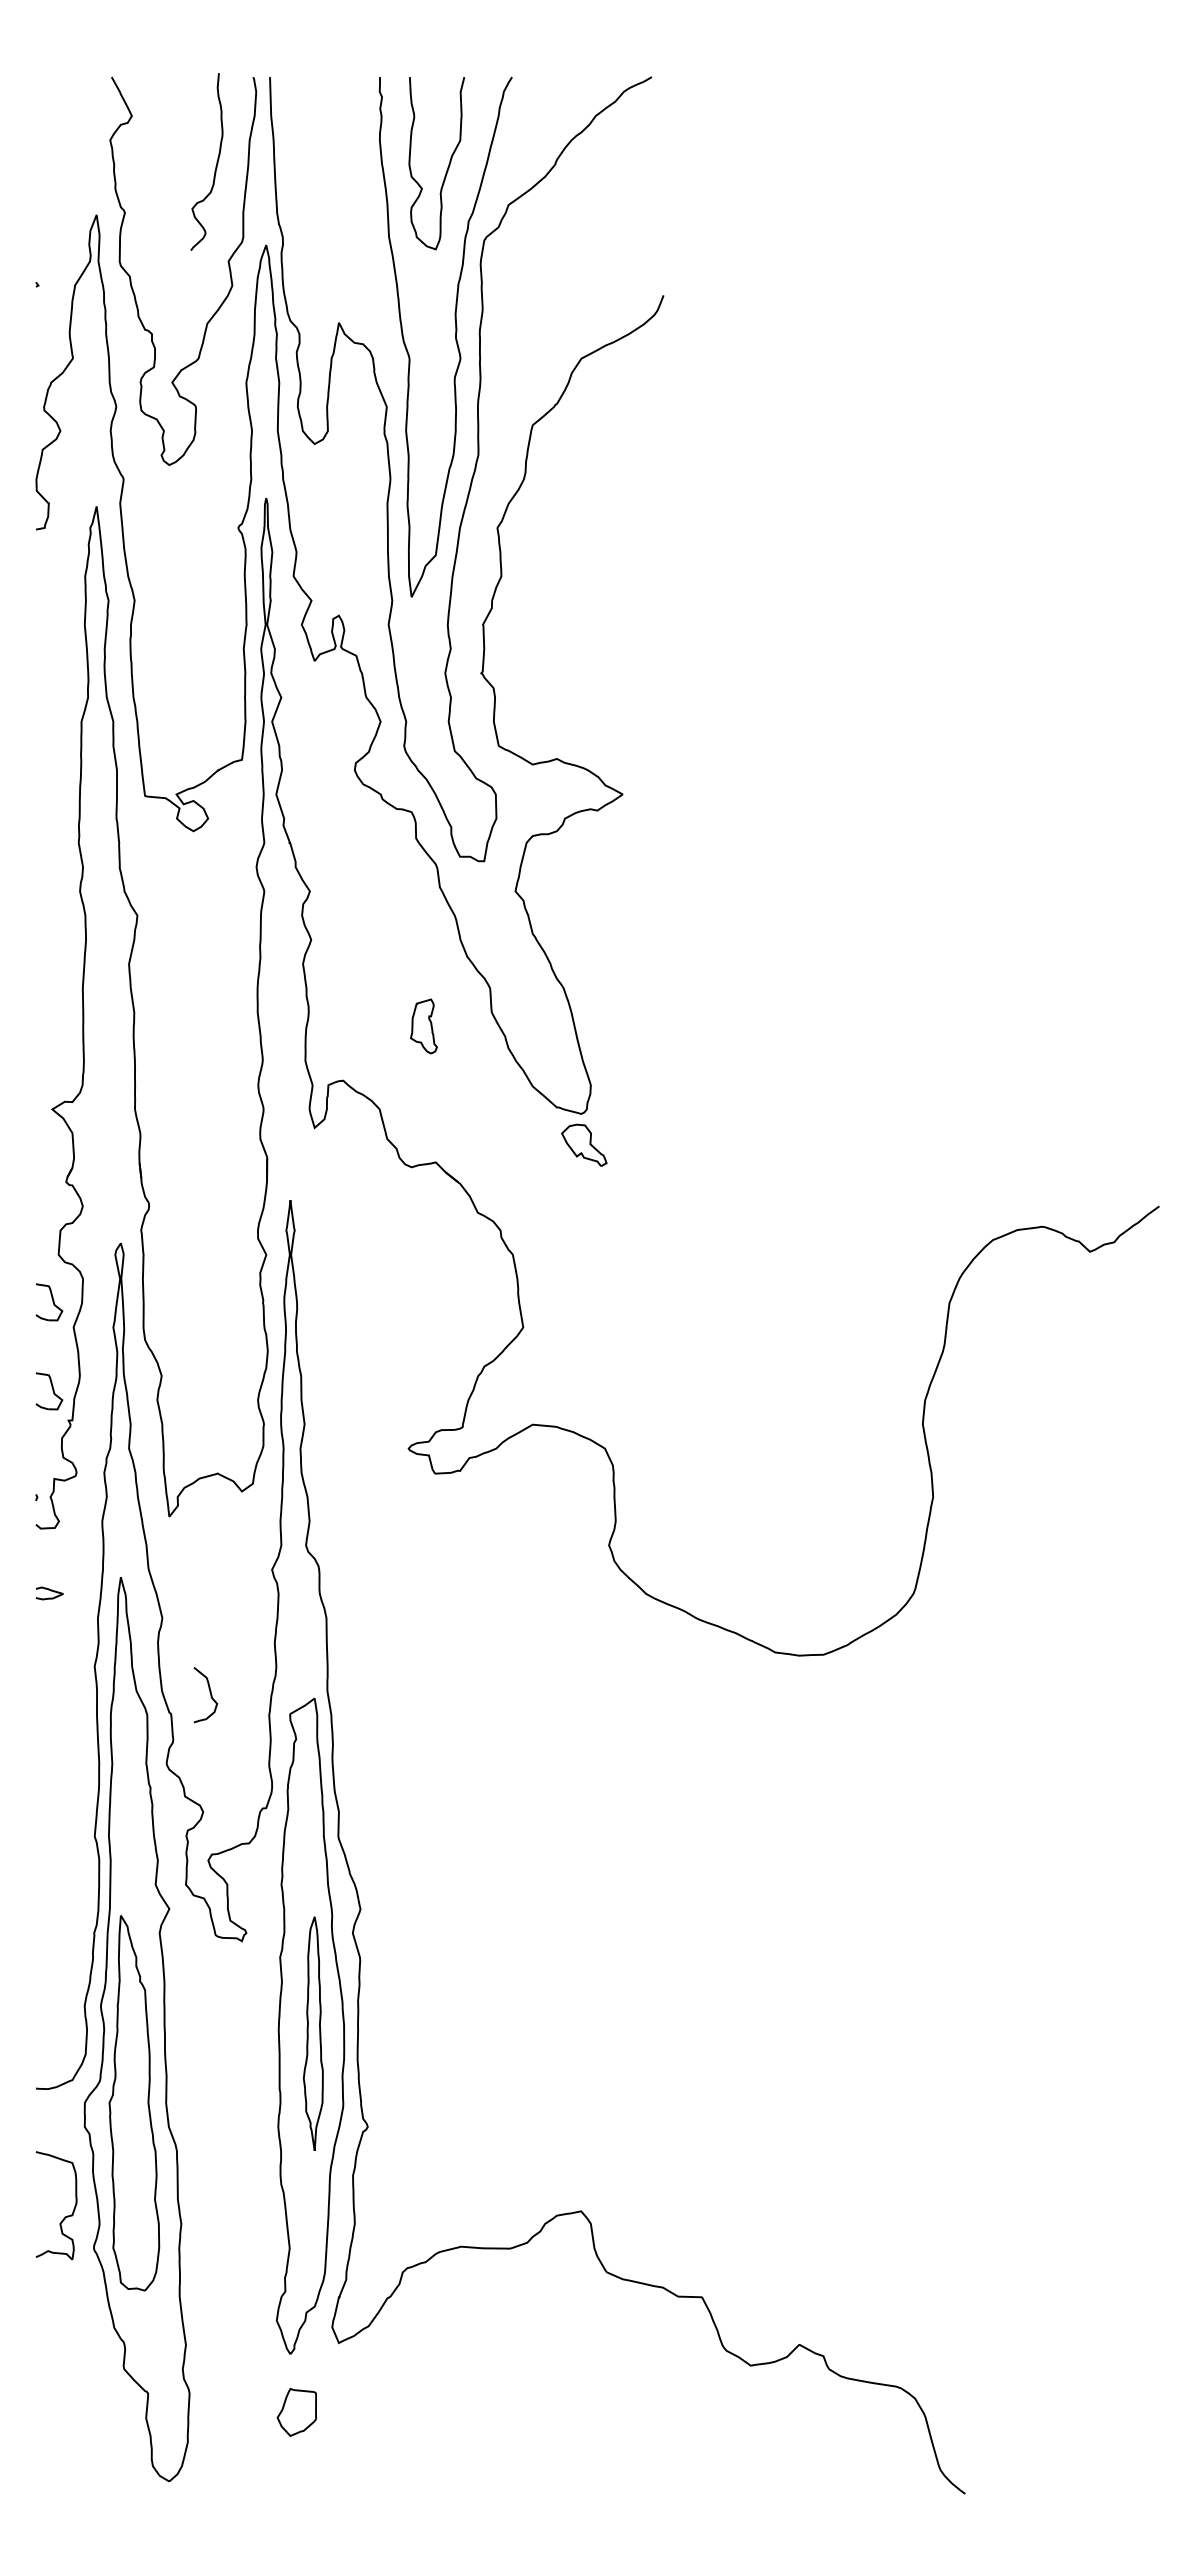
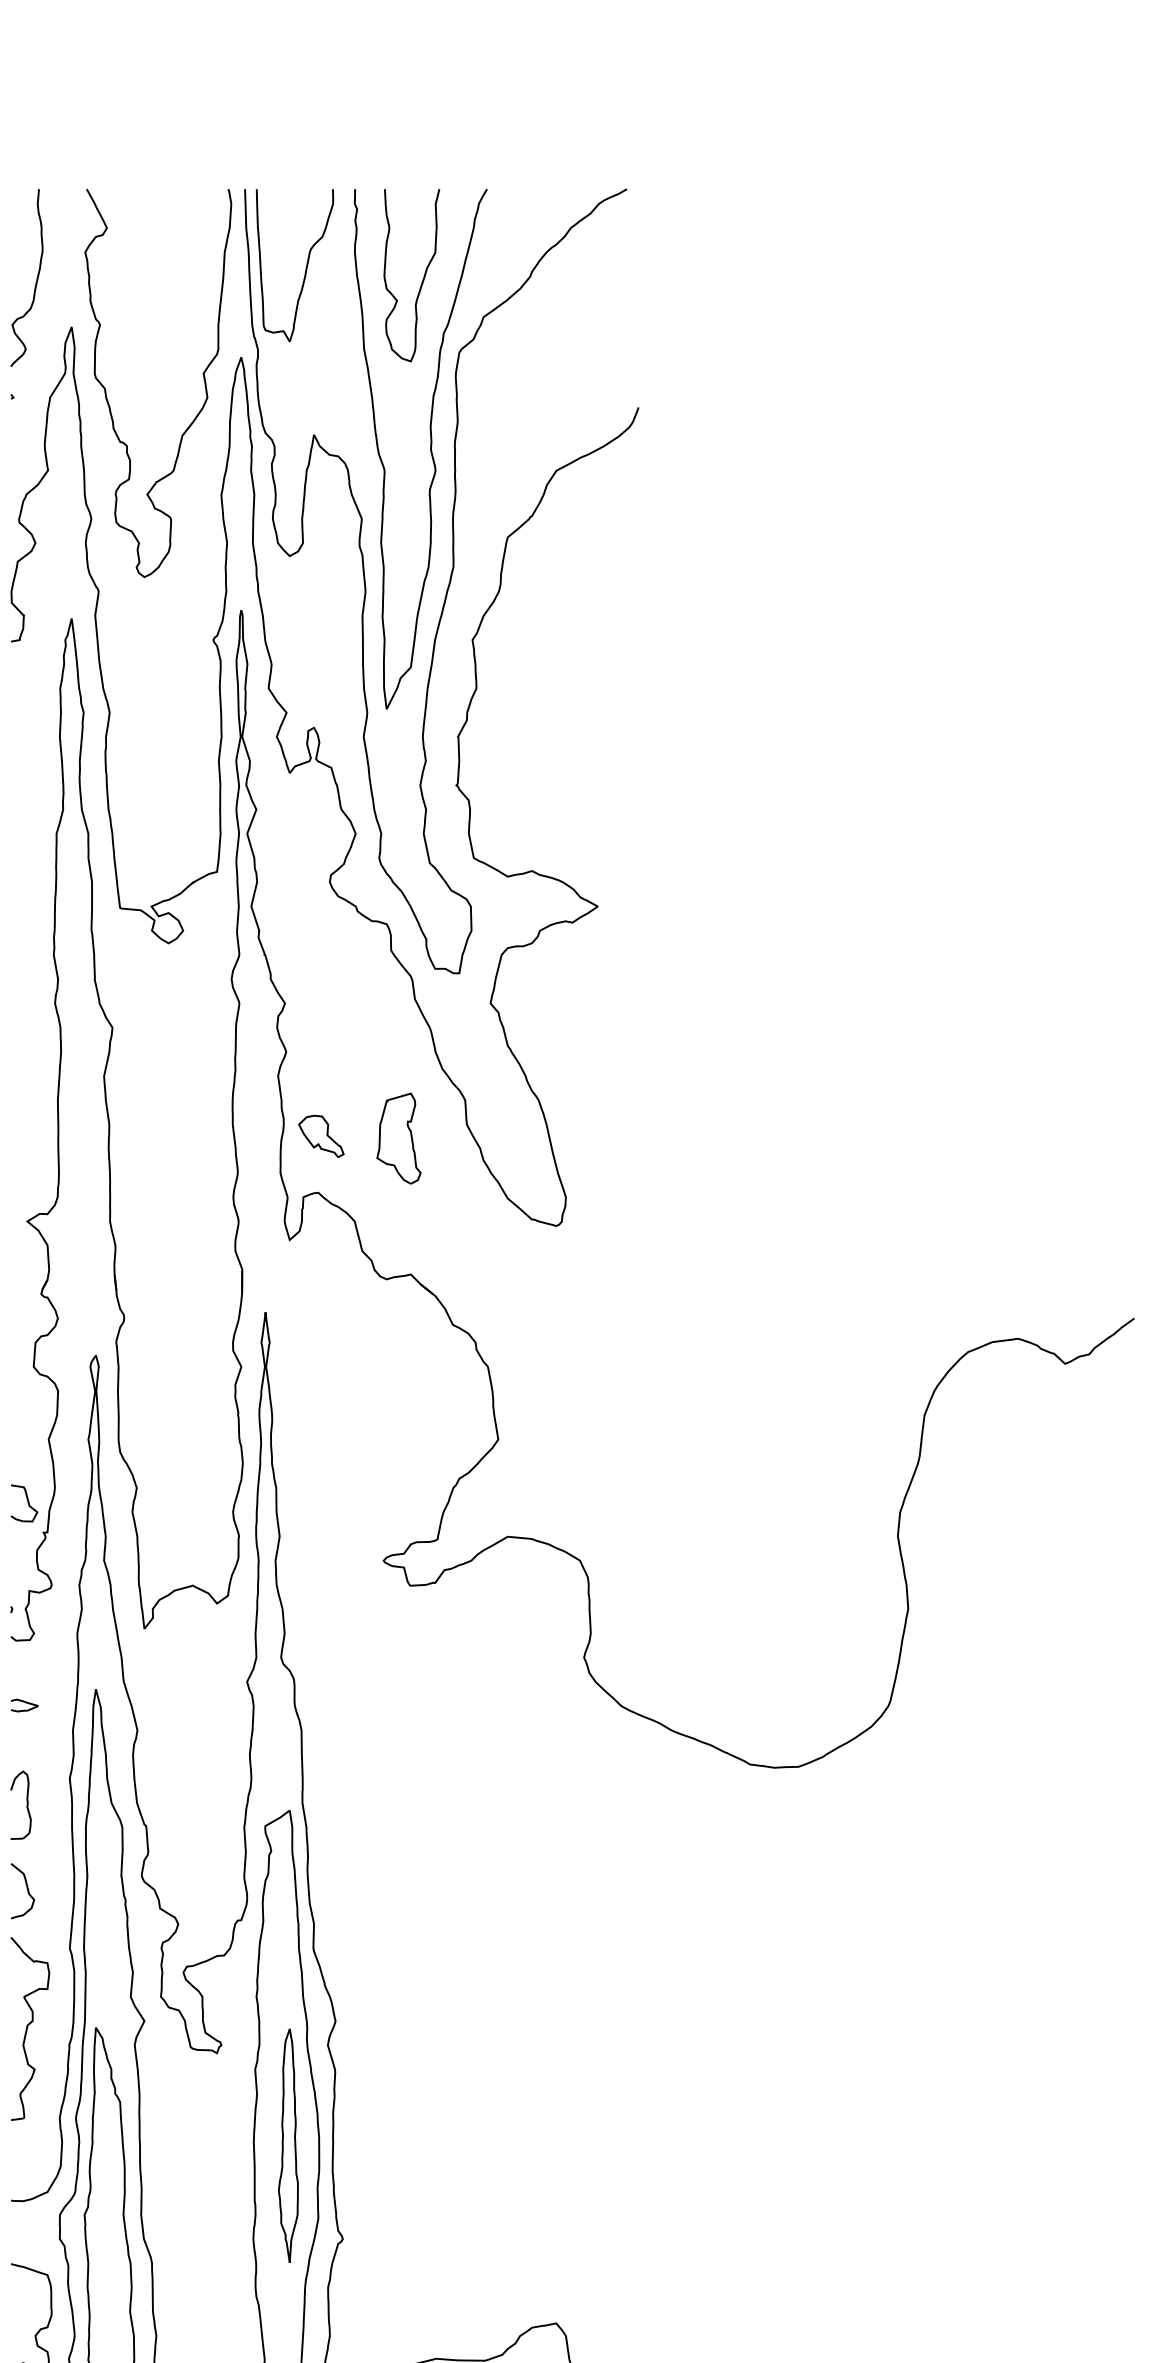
curve: (330, 155) -> (305, 267), added
curve: (216, 161) -> (36, 277), moved
part: (423, 1026) -> (398, 1138), size x1.67
part: (584, 1144) -> (321, 1135), moved
part: (49, 1302) -> (24, 1414), removed
part: (45, 1692) -> (20, 1804), added
curve: (209, 1692) -> (26, 1888), moved
part: (55, 1916) -> (30, 2028), added

